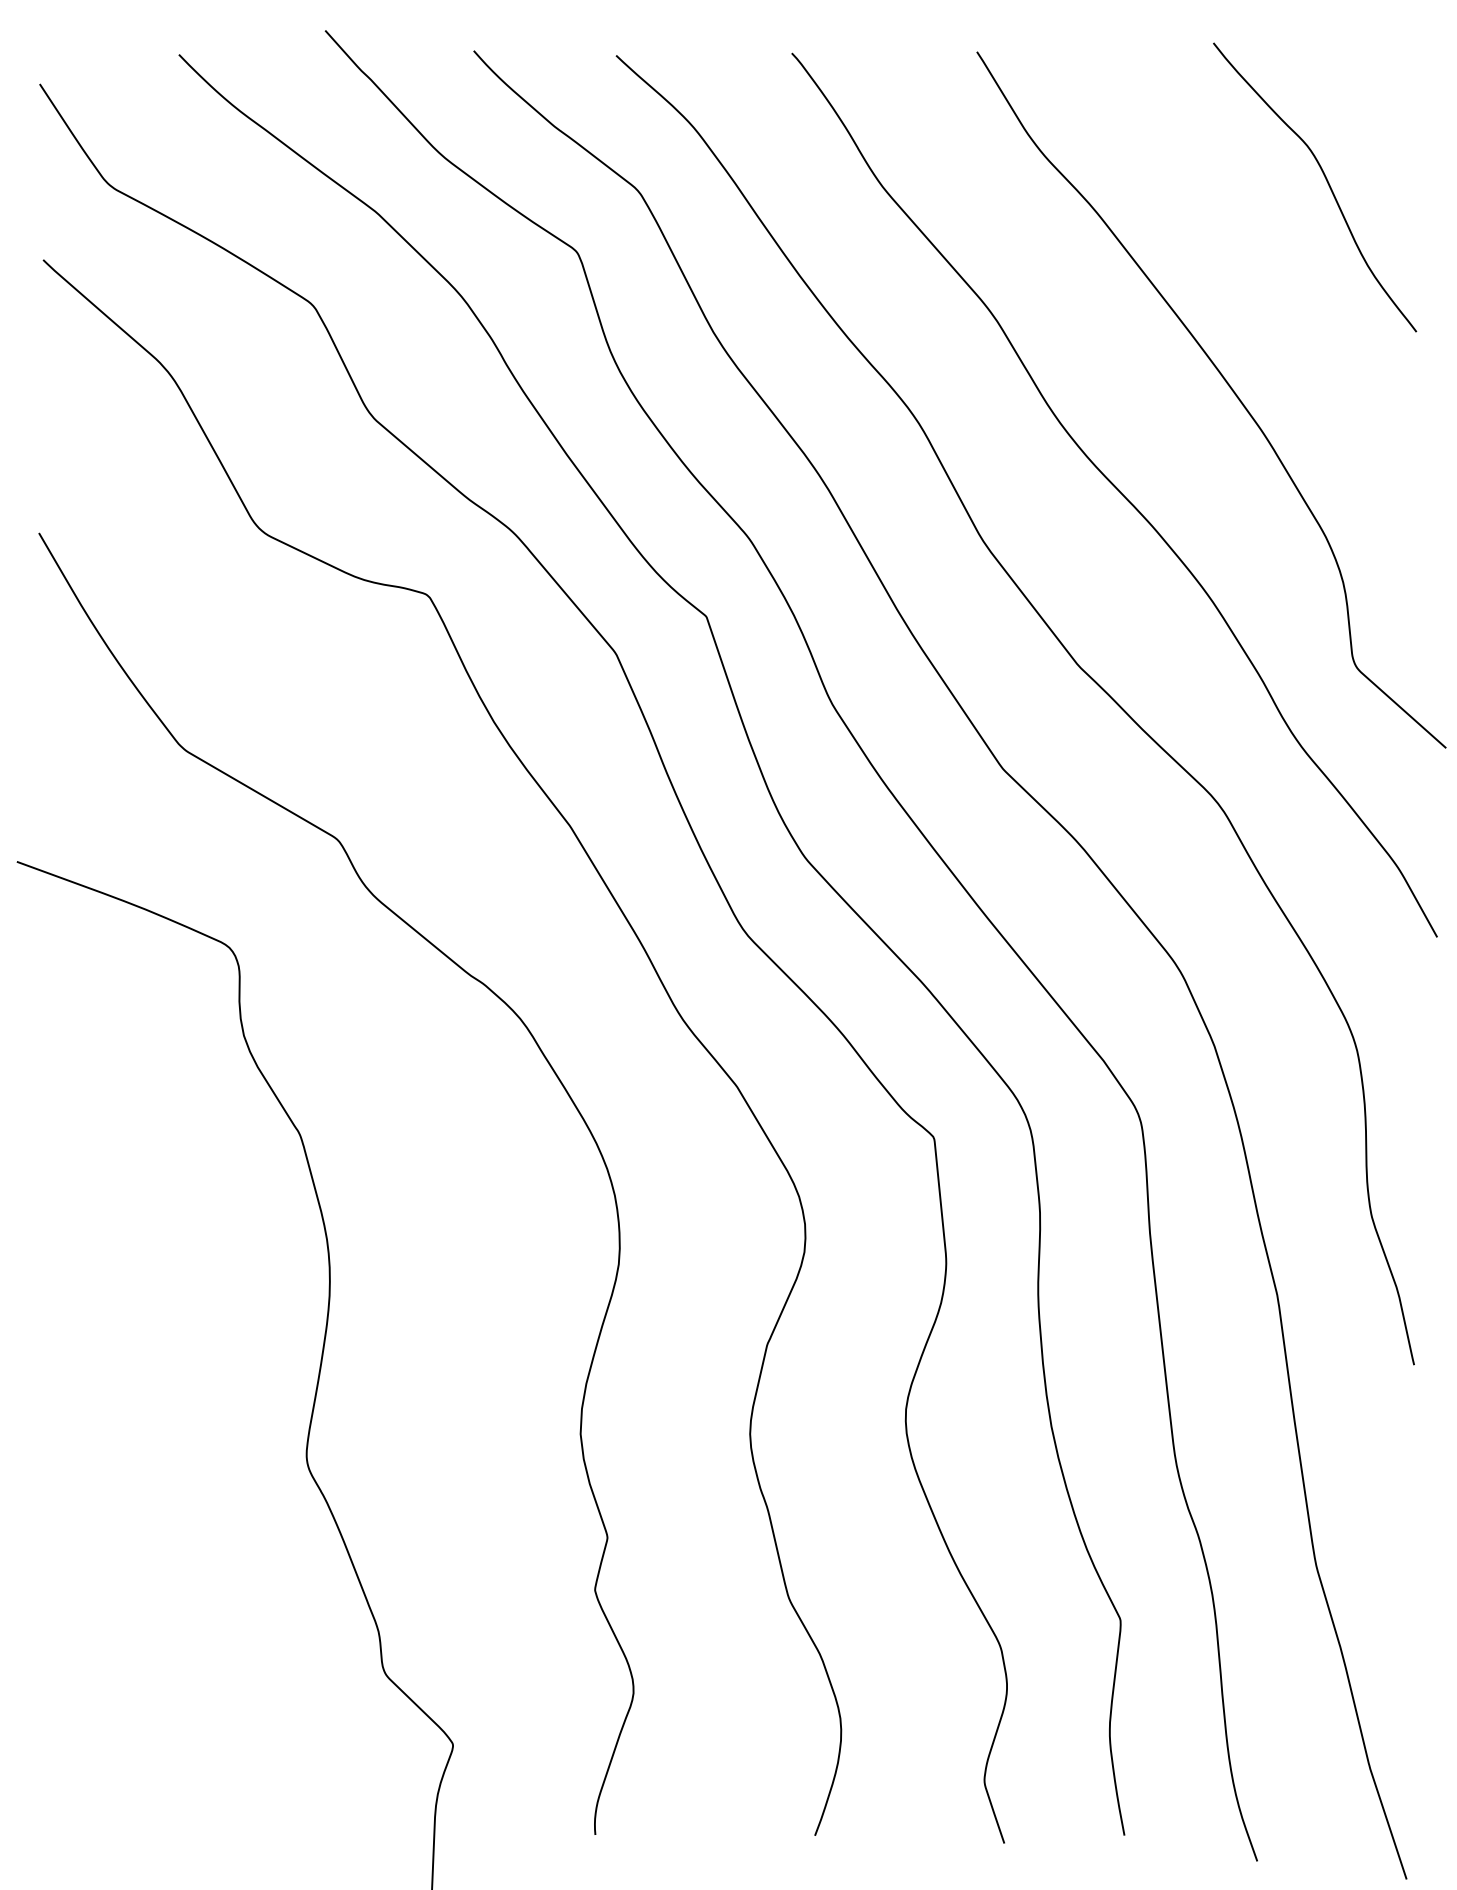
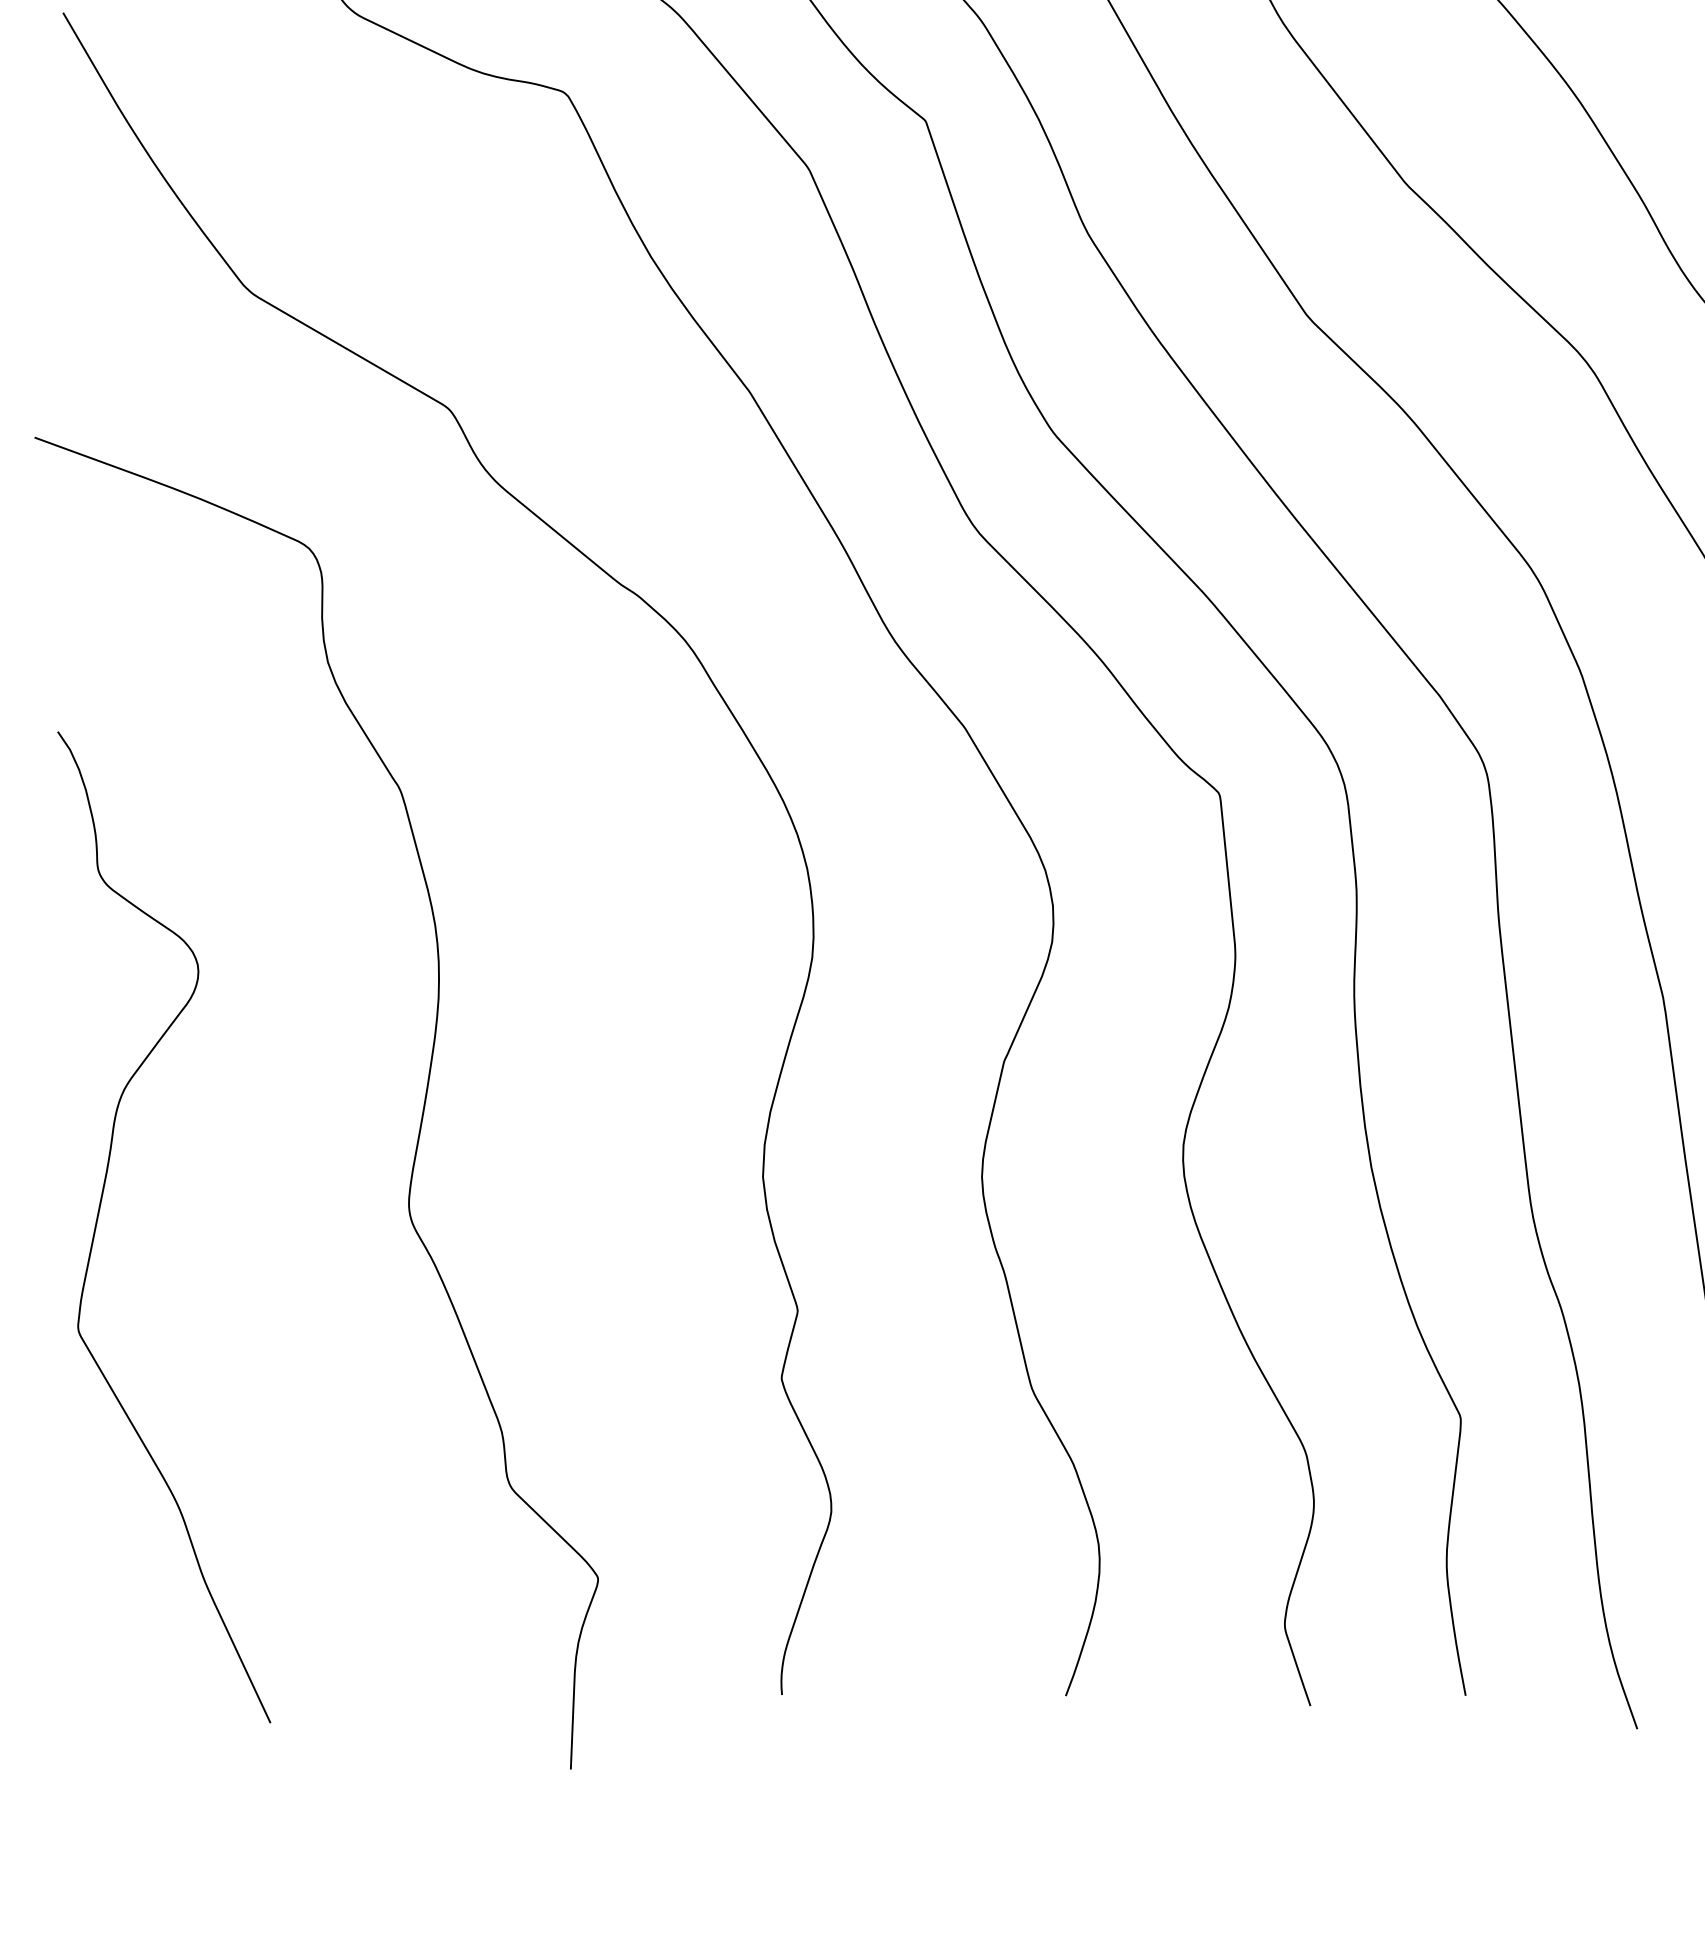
curve: (67, 1462) -> (99, 1213), added

